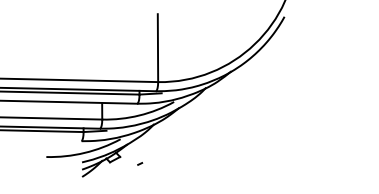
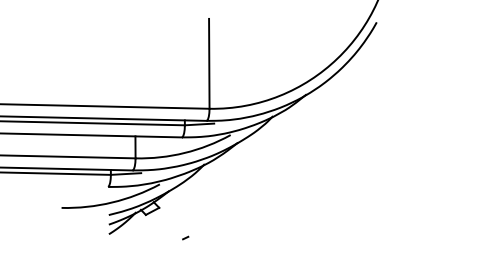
line: (139, 163) -> (185, 237), moved

